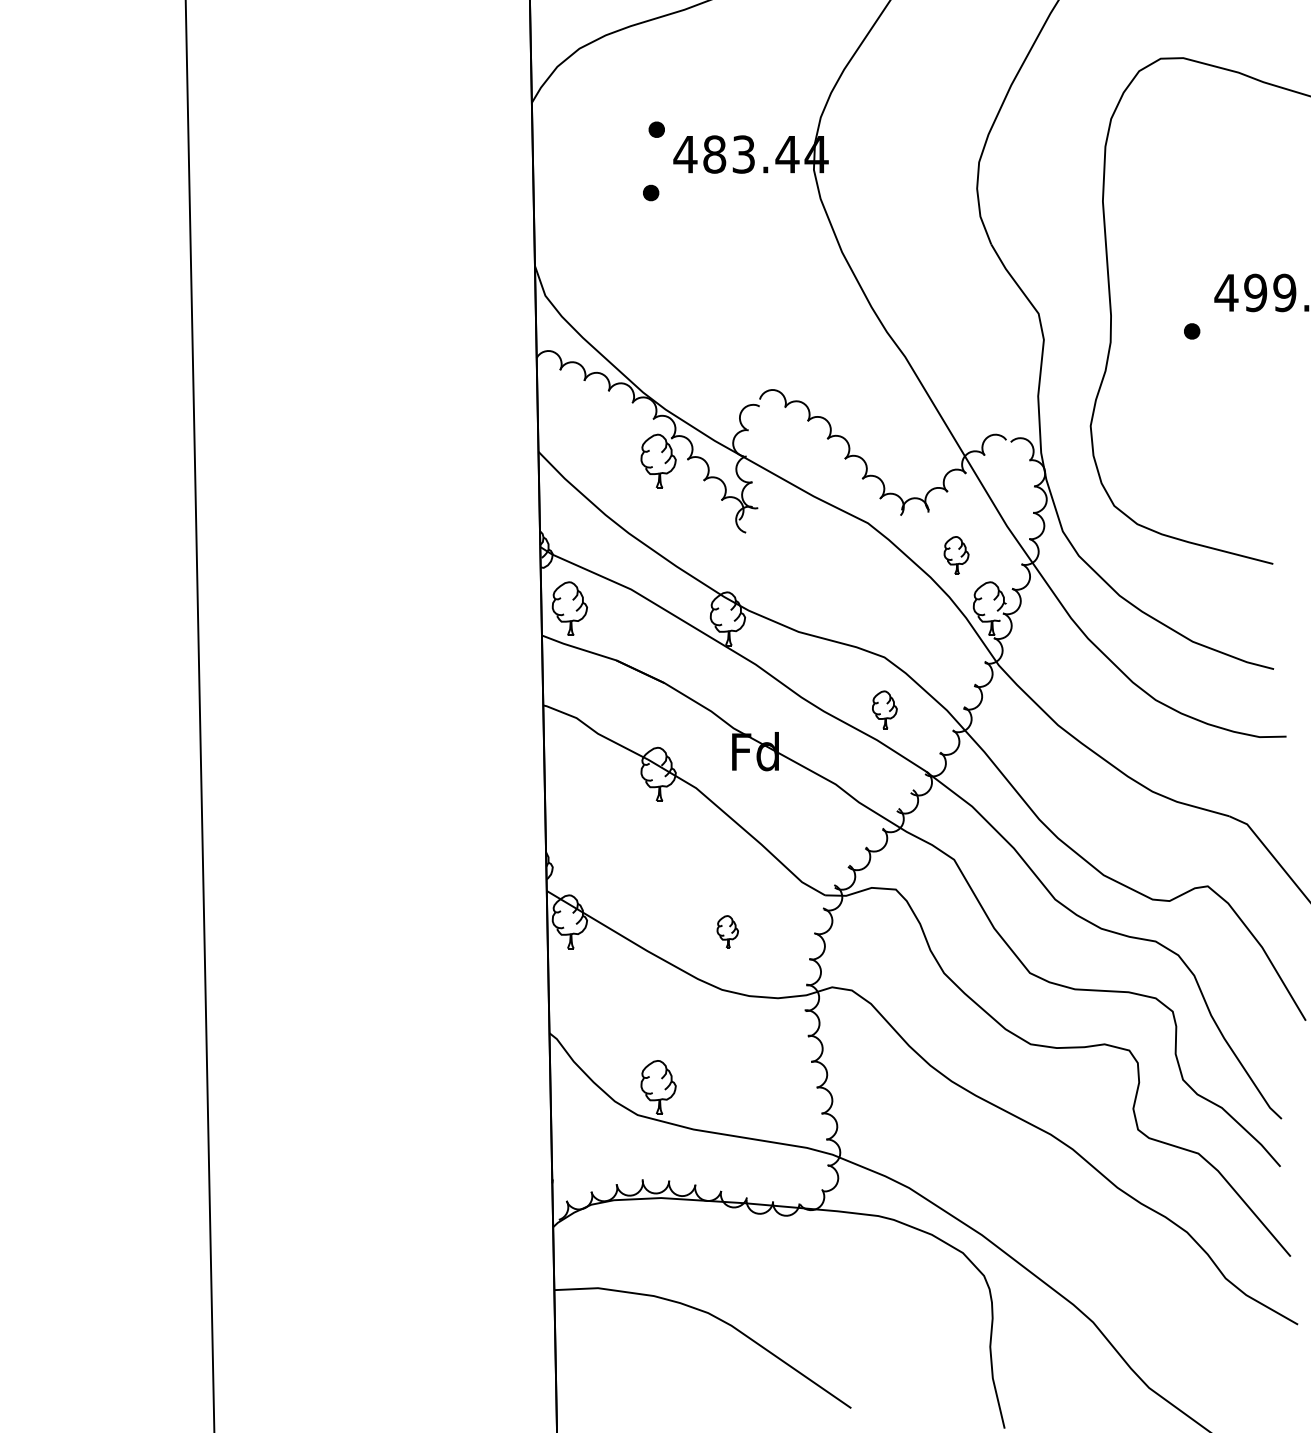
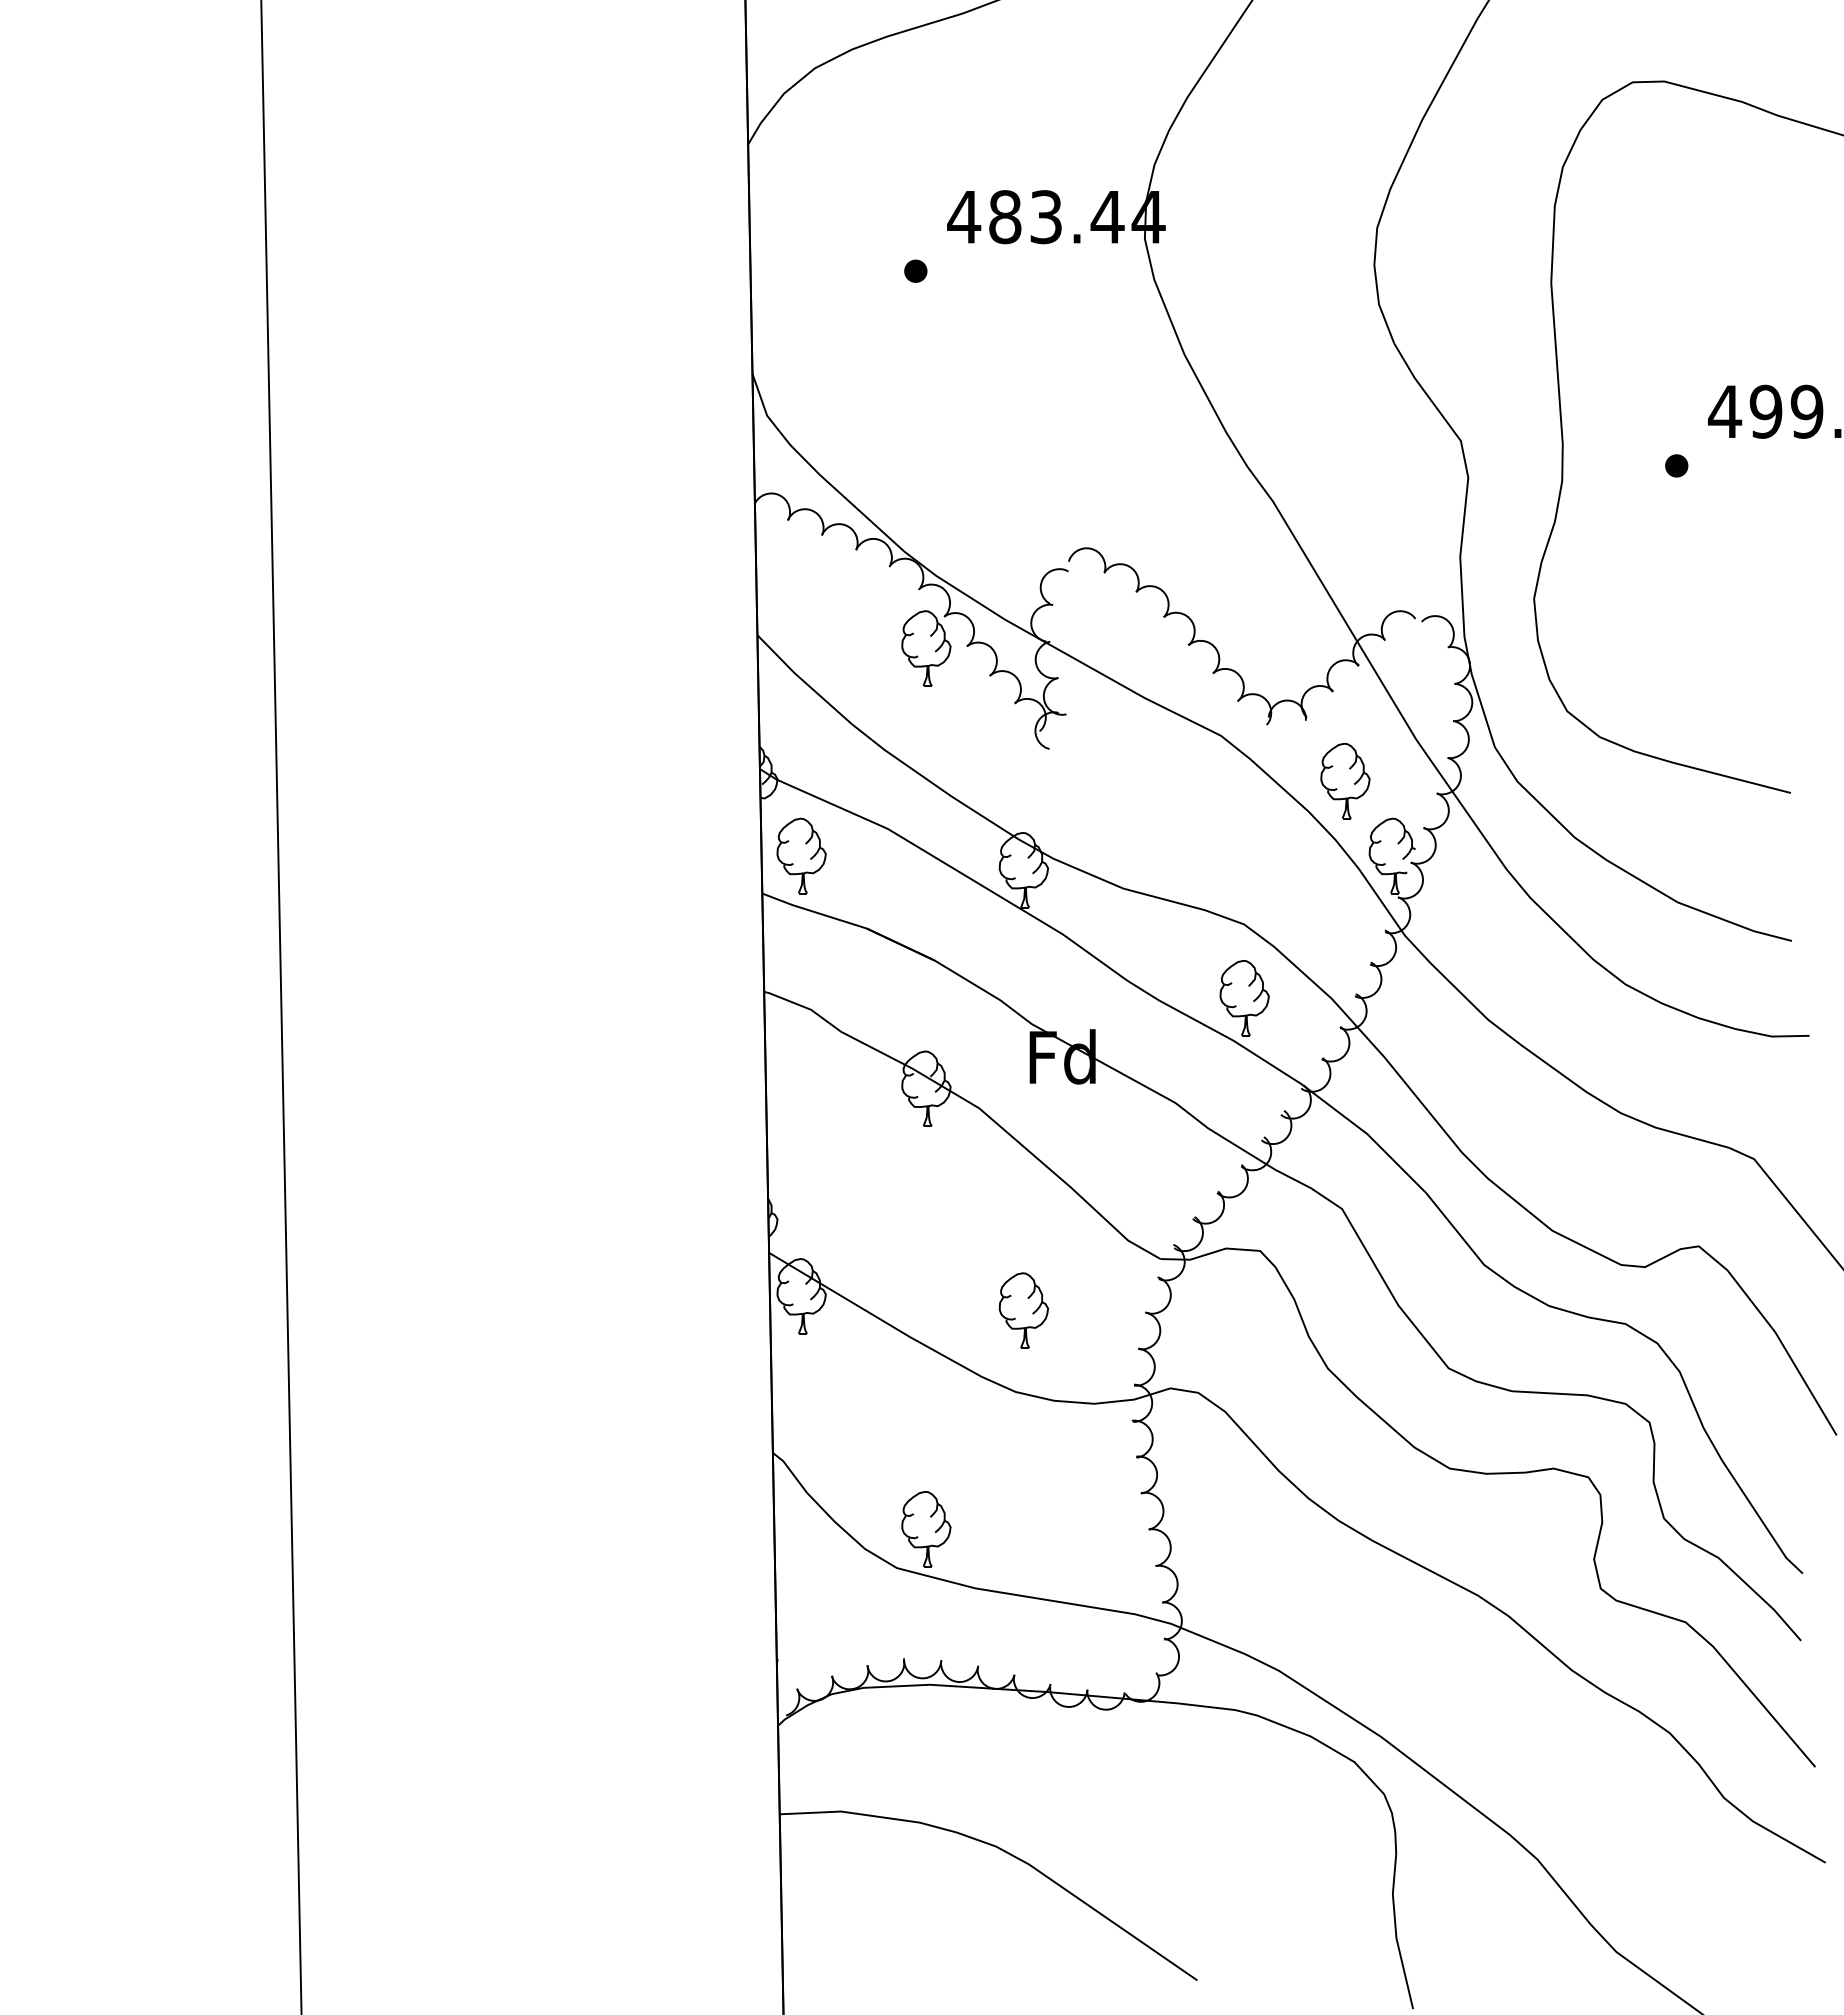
part: (656, 129) -> (923, 181), removed
part: (956, 555) -> (1345, 780), size x1.43
part: (884, 710) -> (1244, 998), size x1.43
part: (727, 931) -> (1023, 1310), size x1.67

